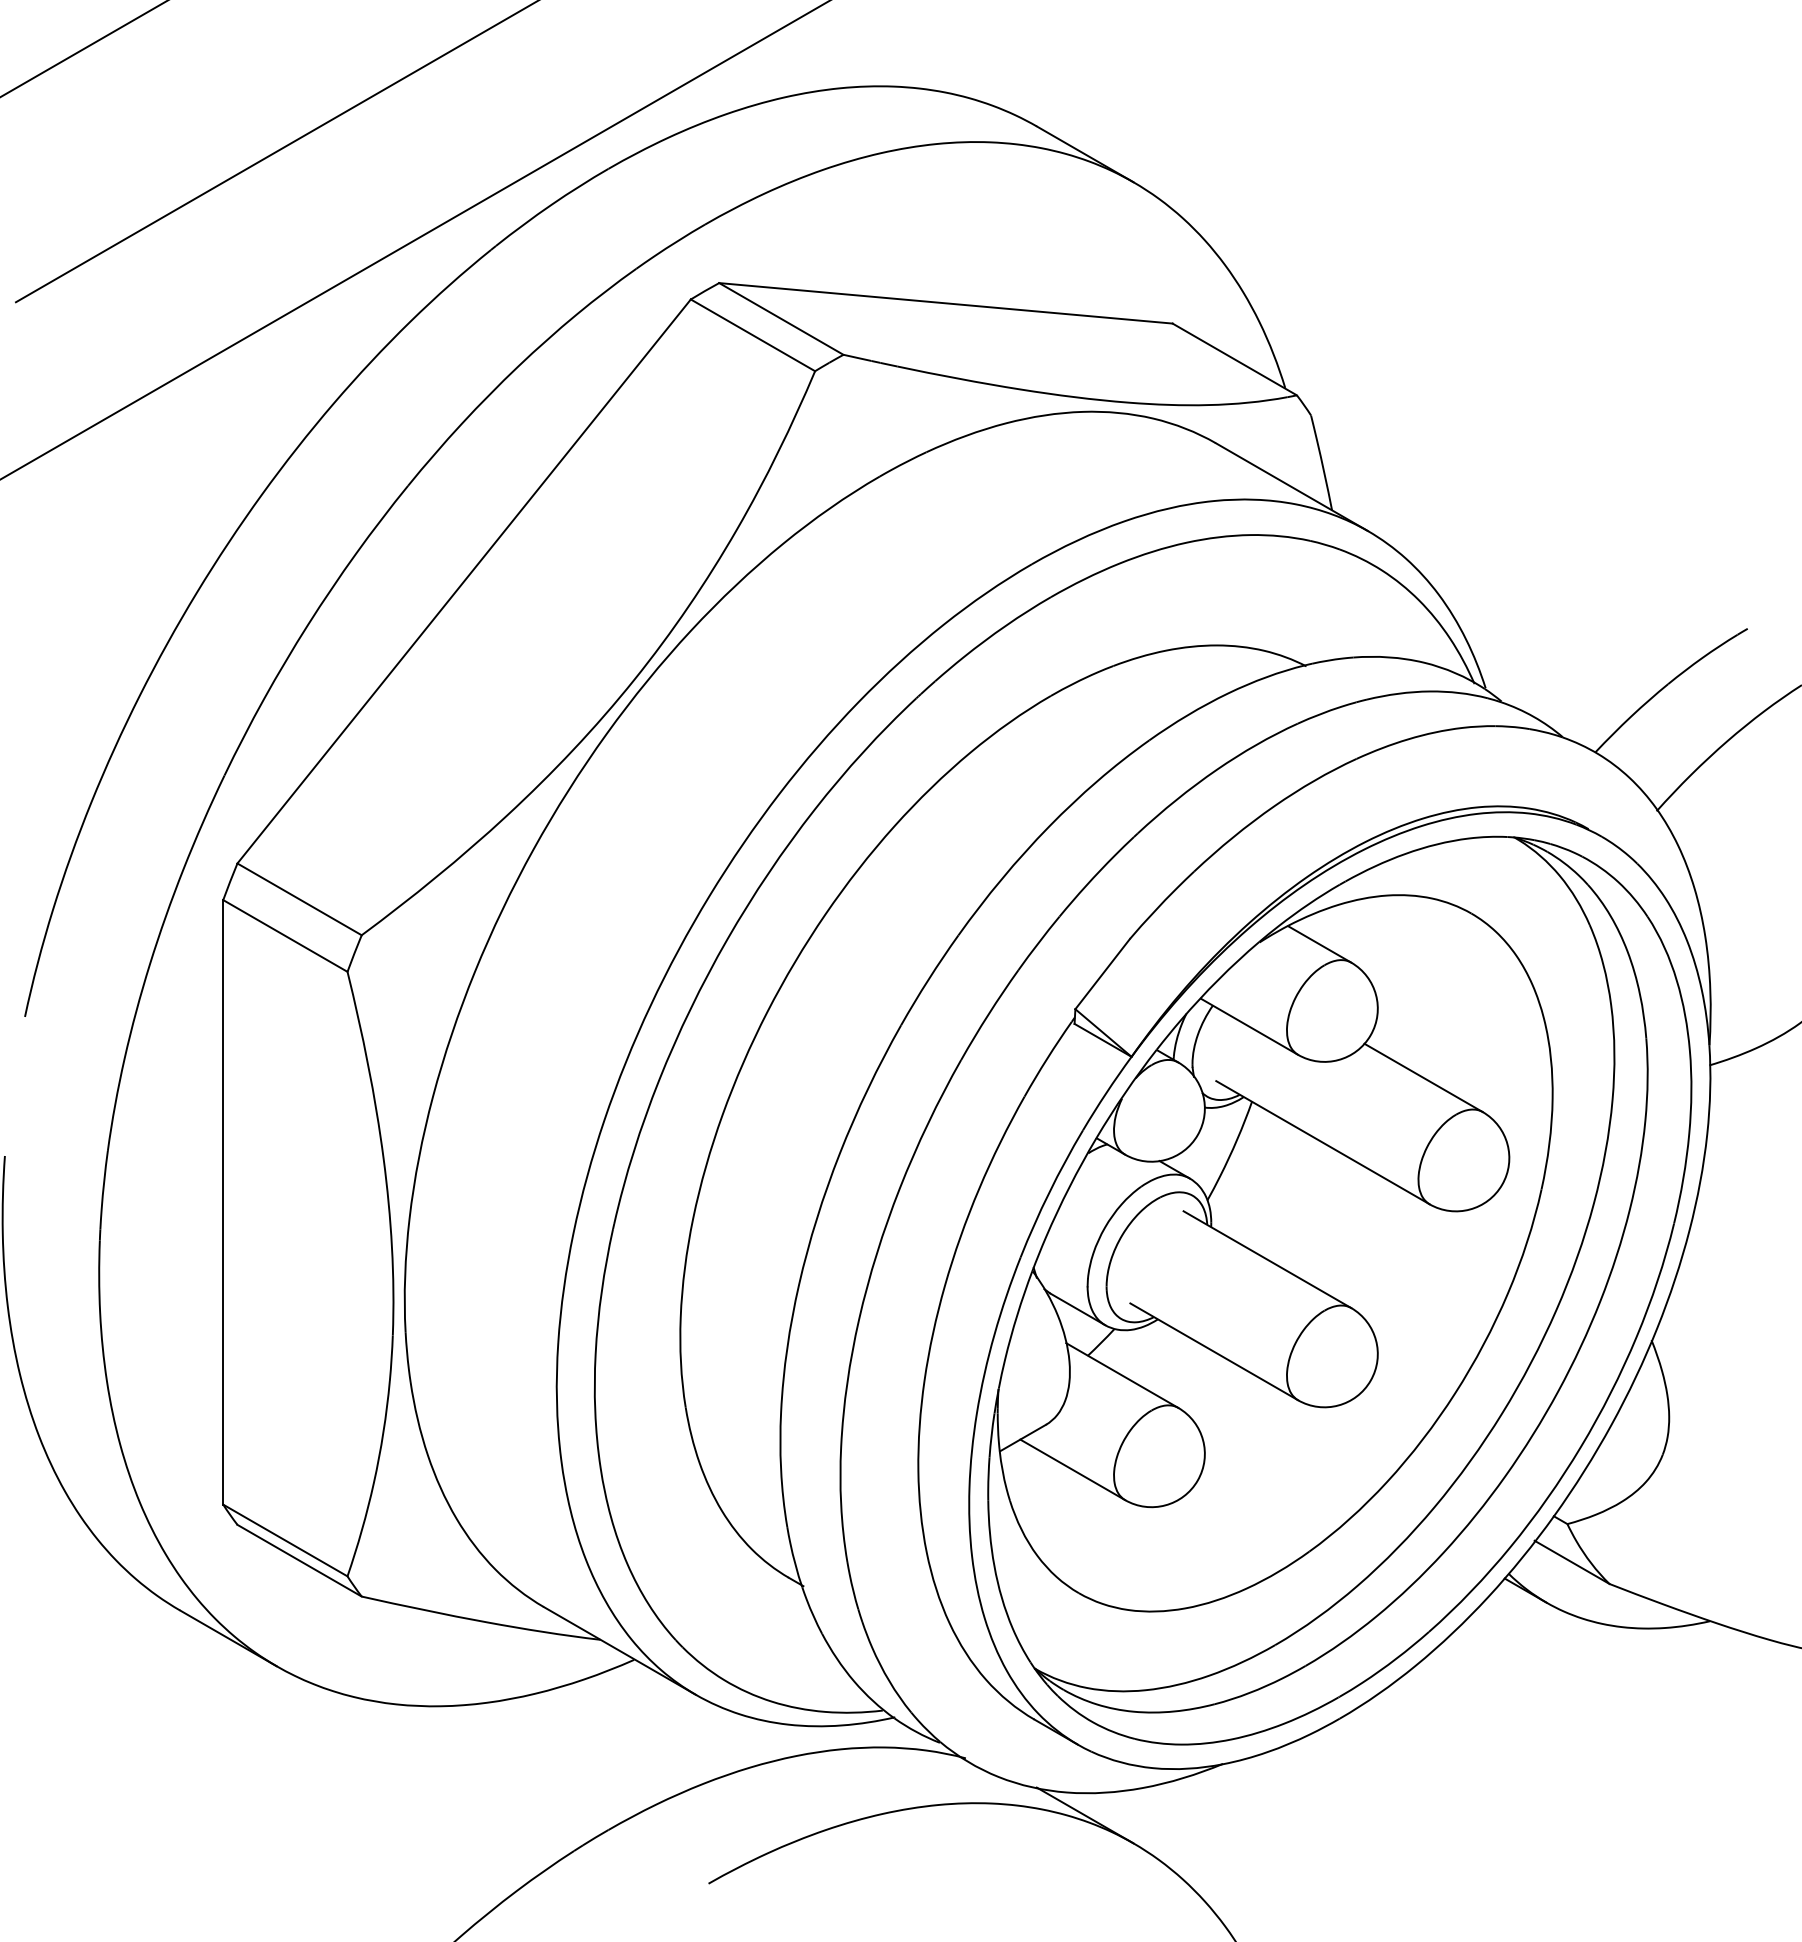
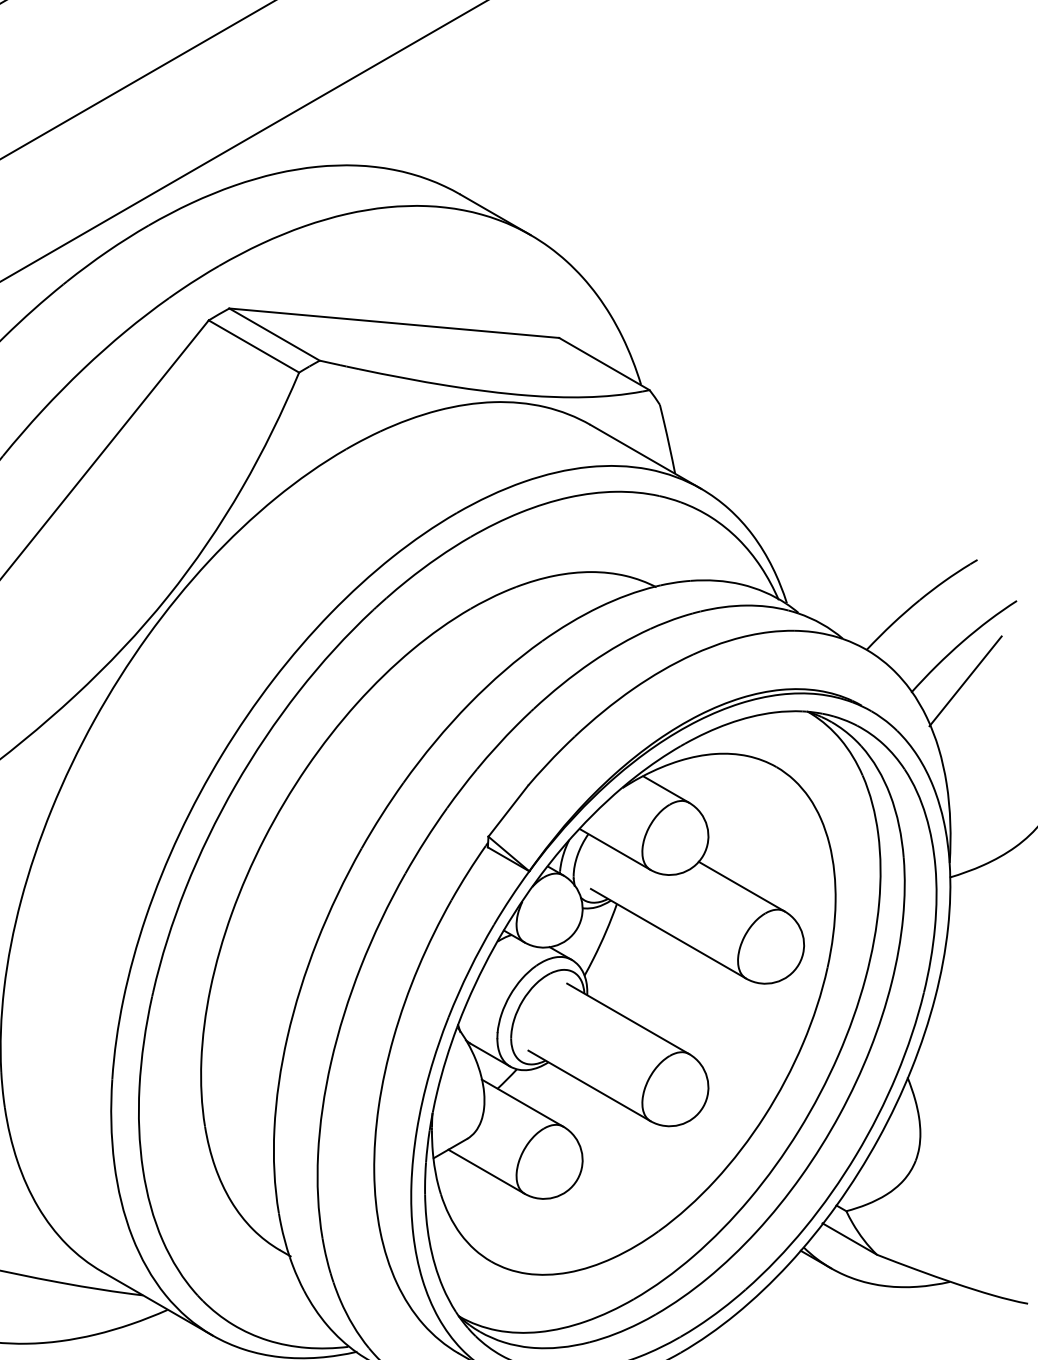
line: (1730, 795) -> (964, 681), added

